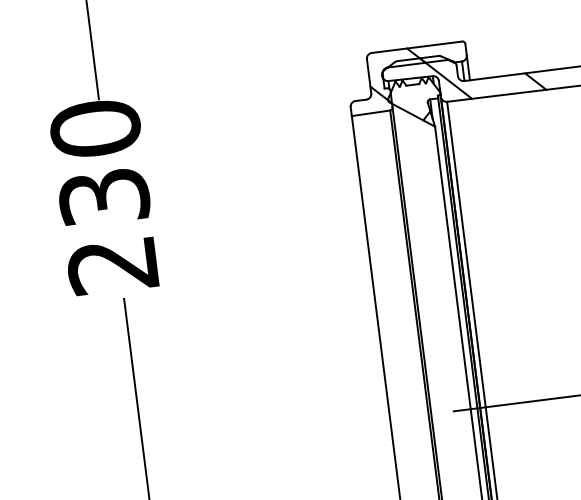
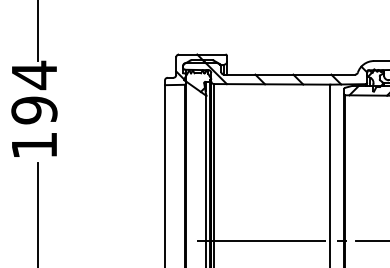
text: (104, 195) -> (34, 109), 230 -> 194

